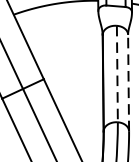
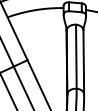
line: (117, 75) -> (76, 57), dashed -> solid
line: (128, 82) -> (83, 62), dashed -> solid

